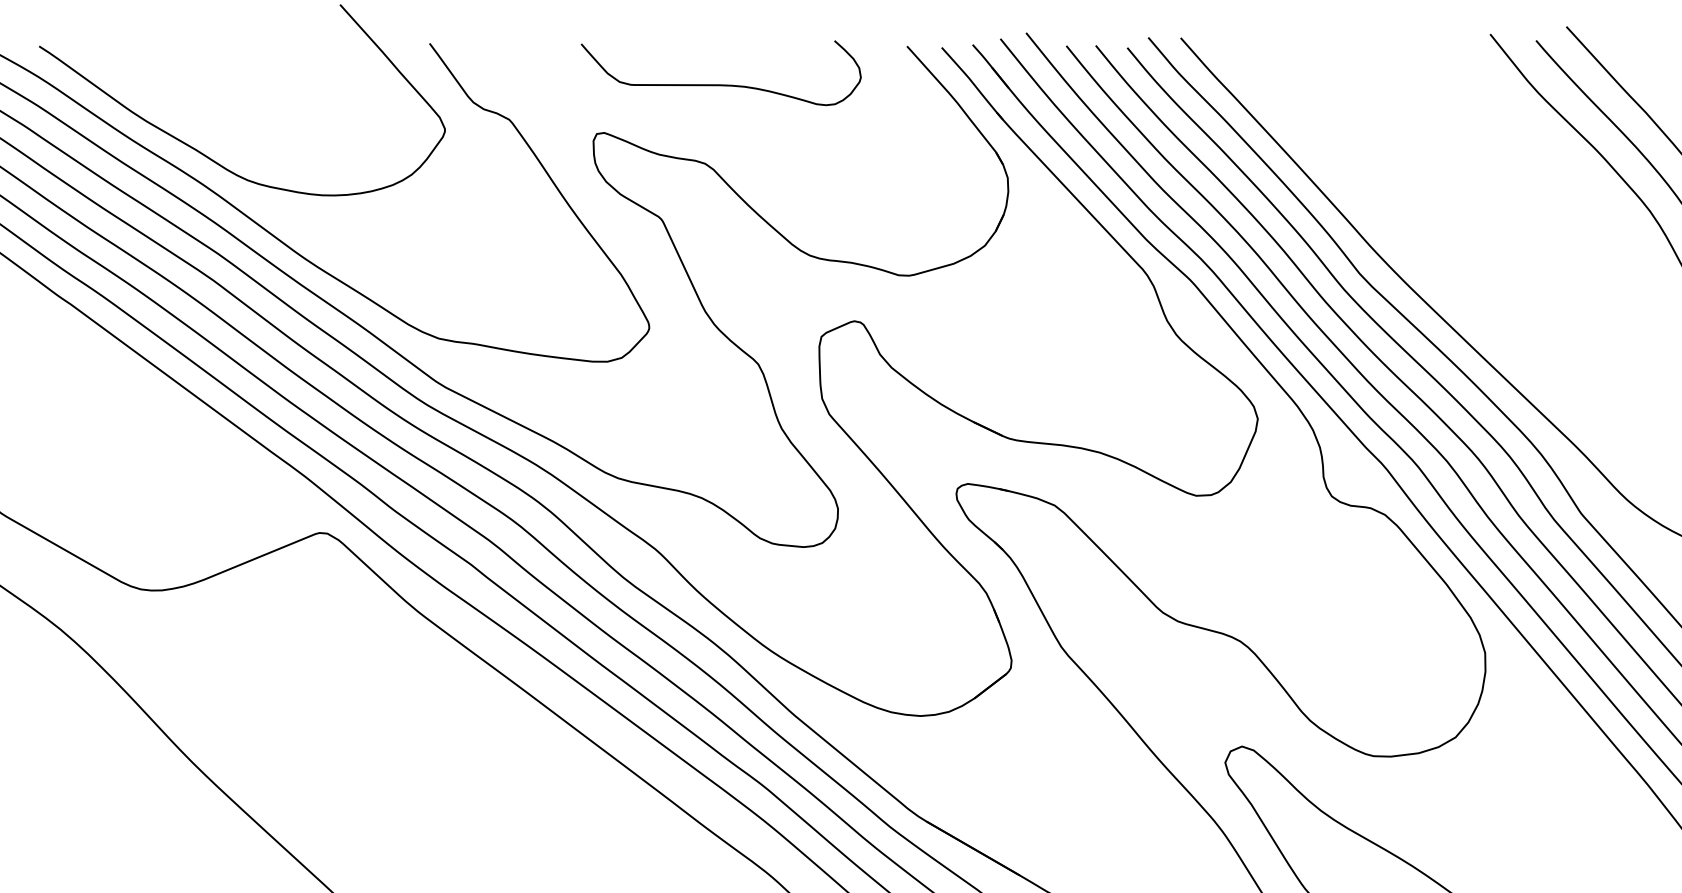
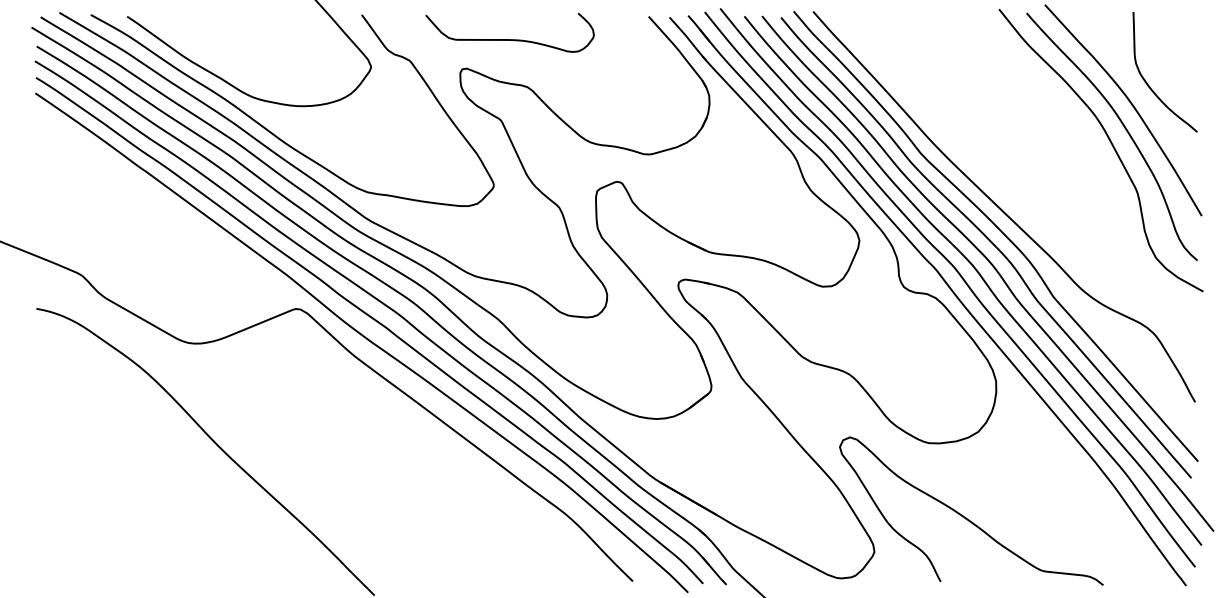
curve: (720, 84) -> (509, 39), moved

